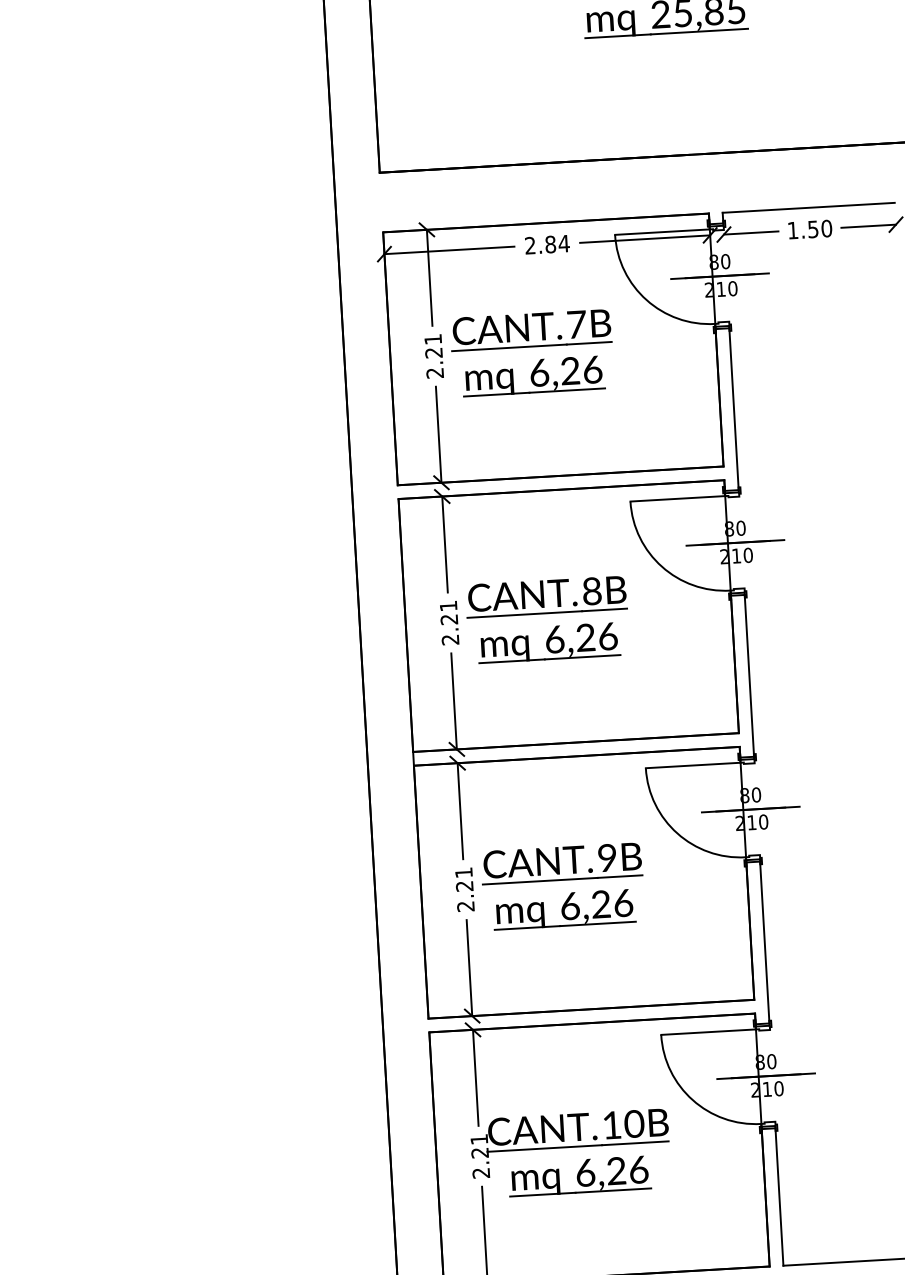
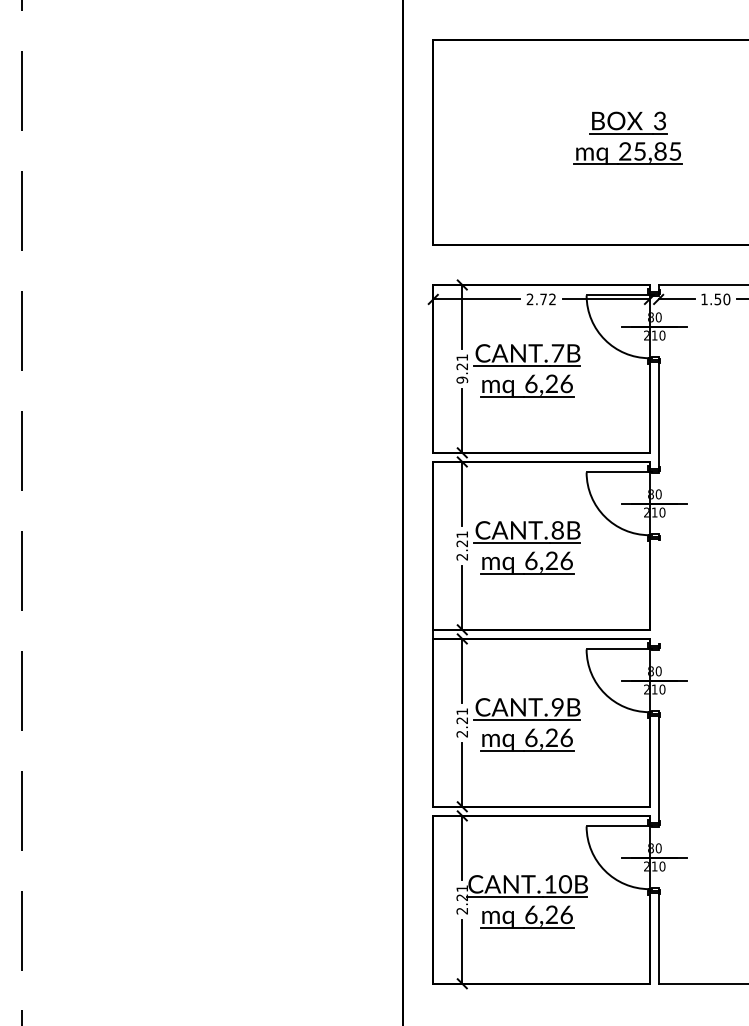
text: (558, 244) -> (548, 299), 2.84 -> 2.72
text: (435, 372) -> (462, 379), 2.21 -> 9.21
line: (749, 676) -> (658, 592), removed

